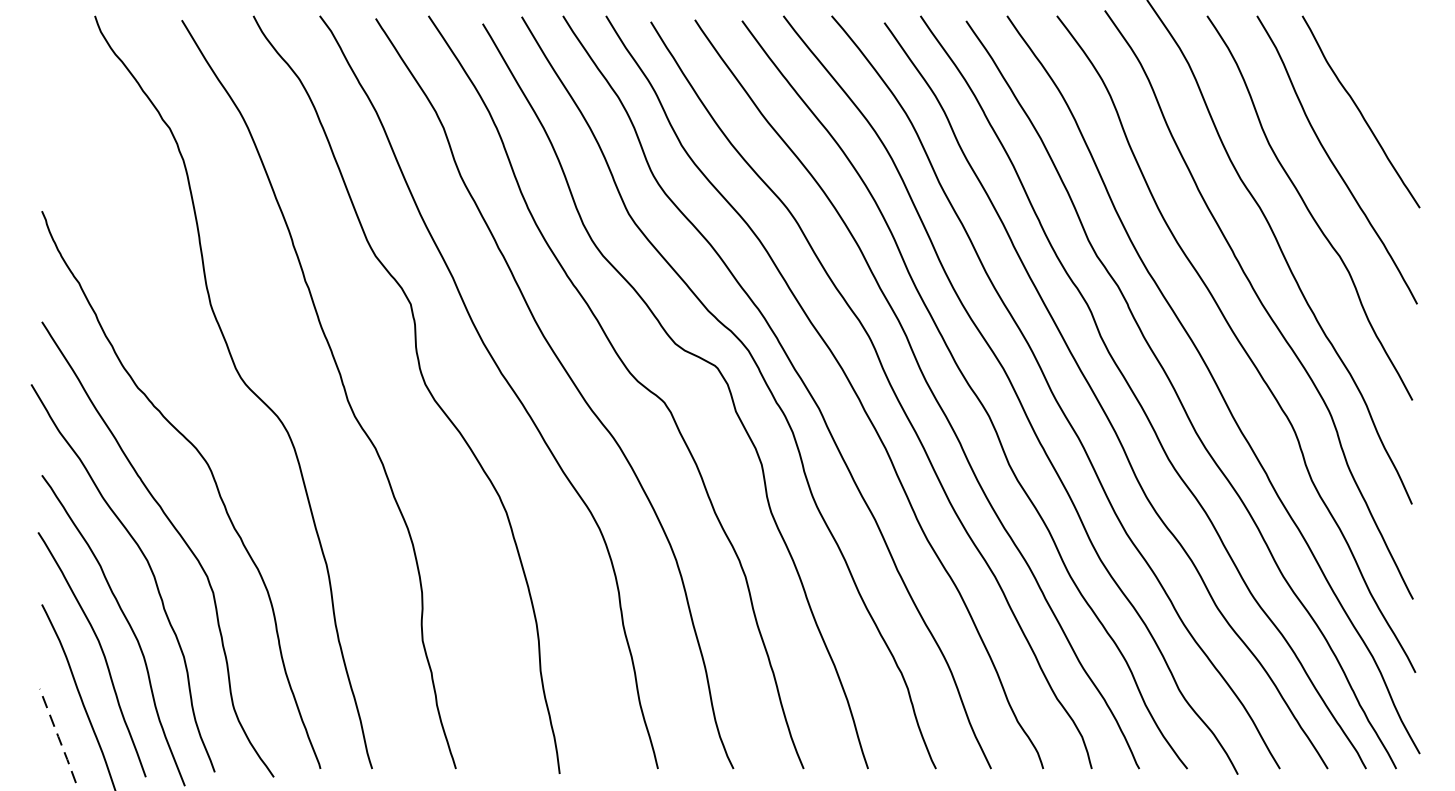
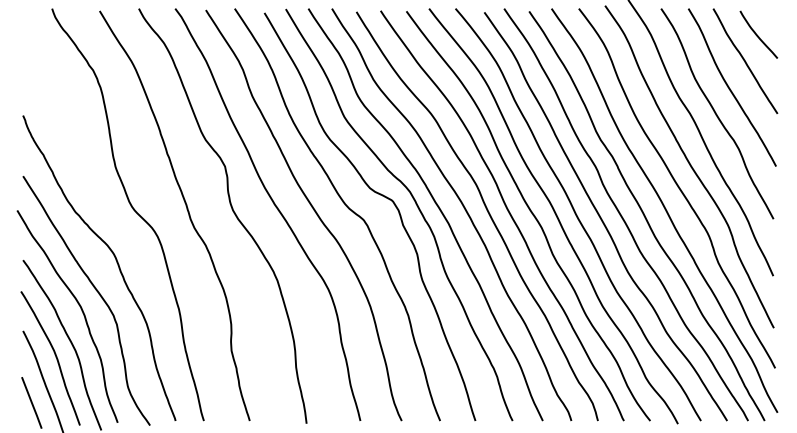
curve: (1383, 63) -> (757, 34), added
line: (59, 736) -> (32, 403), dashed -> solid

